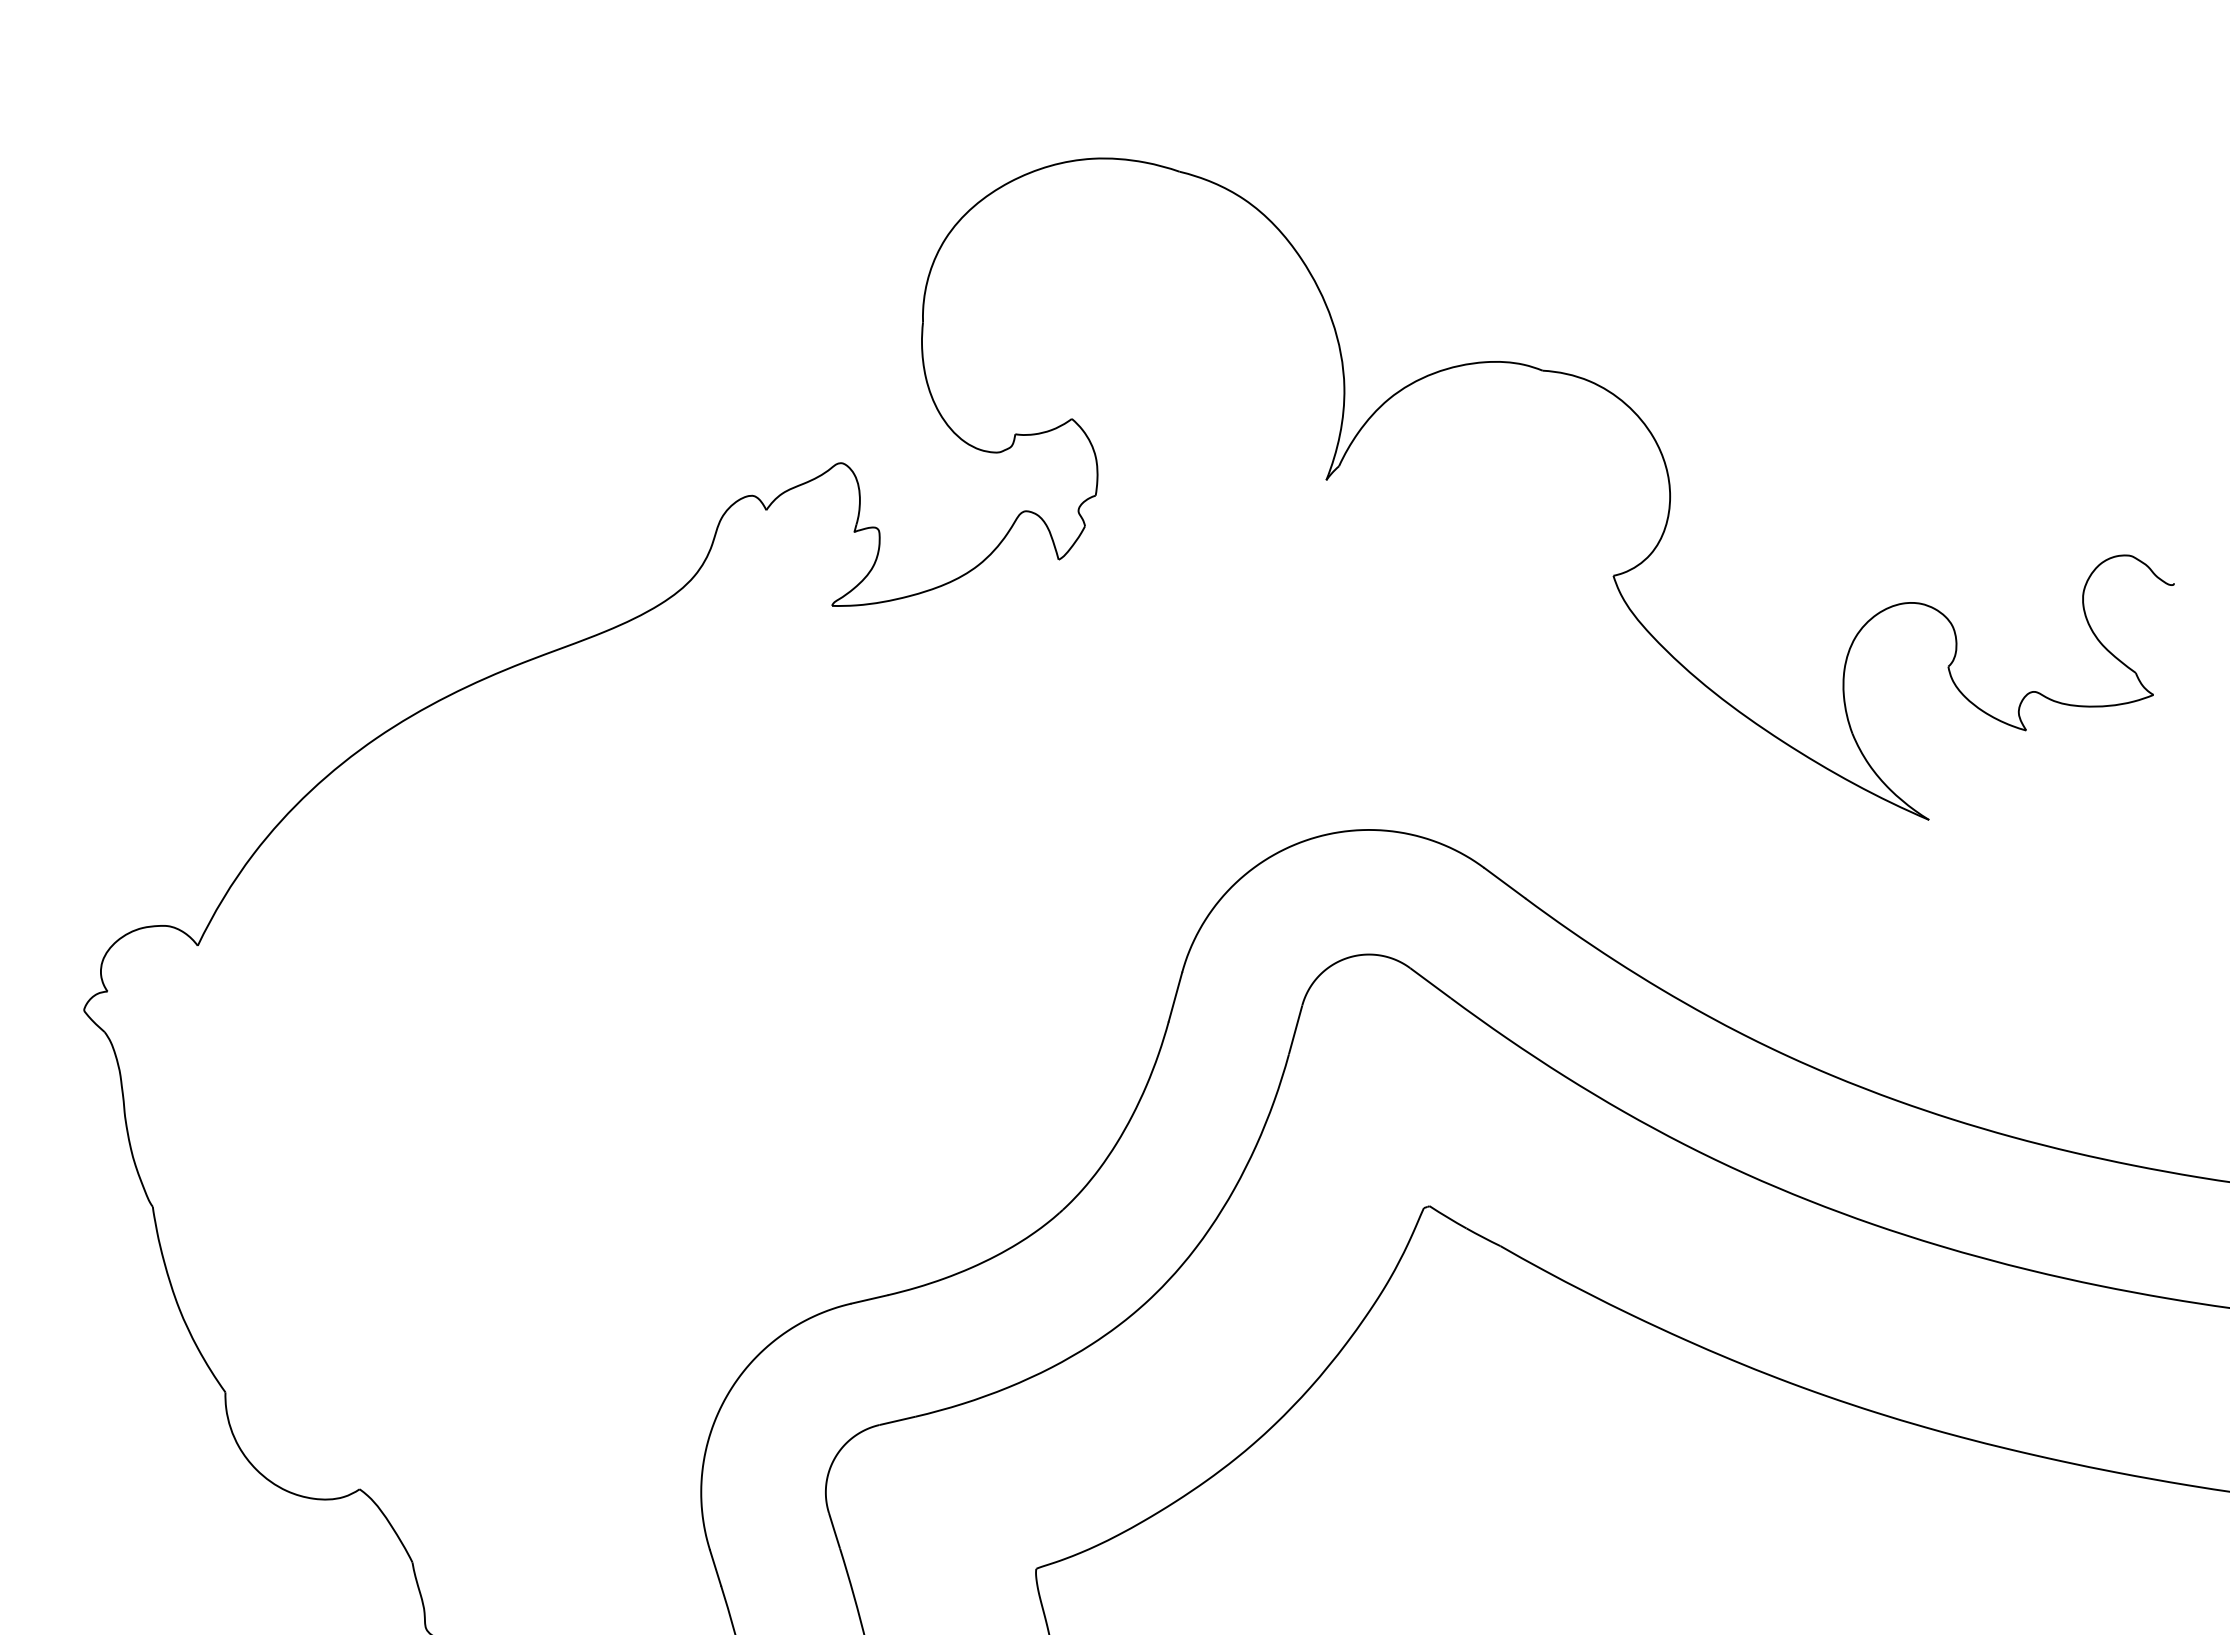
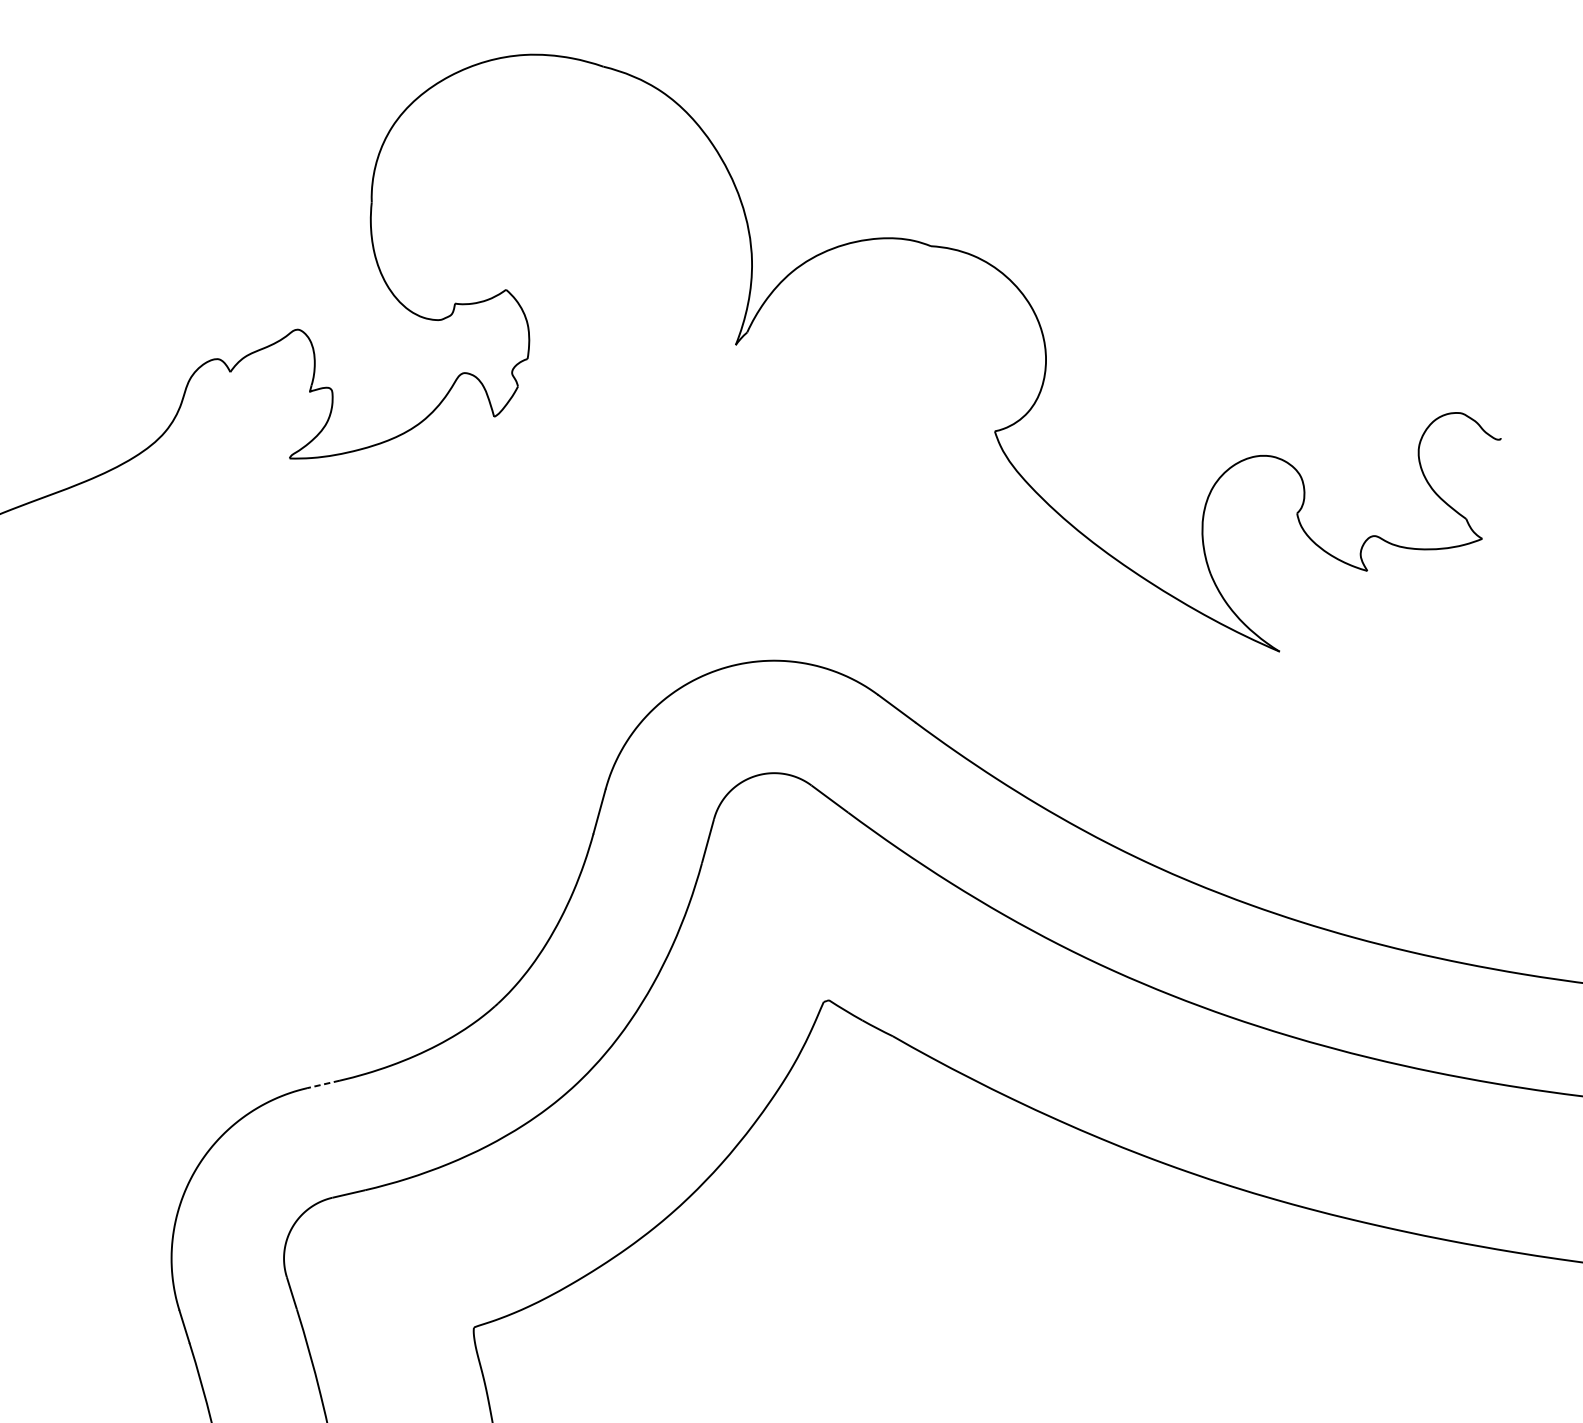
line: (869, 1299) -> (323, 1084), solid -> dashed

